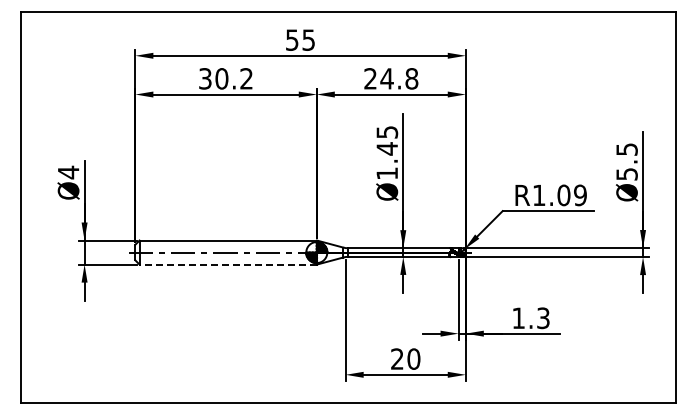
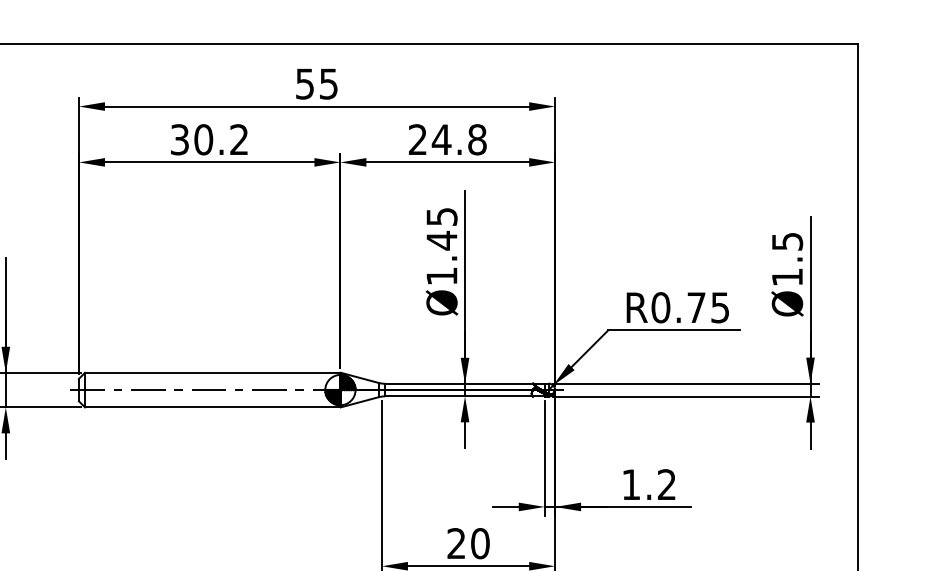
text: (626, 174) -> (786, 277), Ø5.5 -> Ø1.5
text: (559, 195) -> (690, 307), R1.09 -> R0.75
line: (228, 264) -> (213, 407), dashed -> solid
text: (543, 318) -> (667, 485), 1.3 -> 1.2

